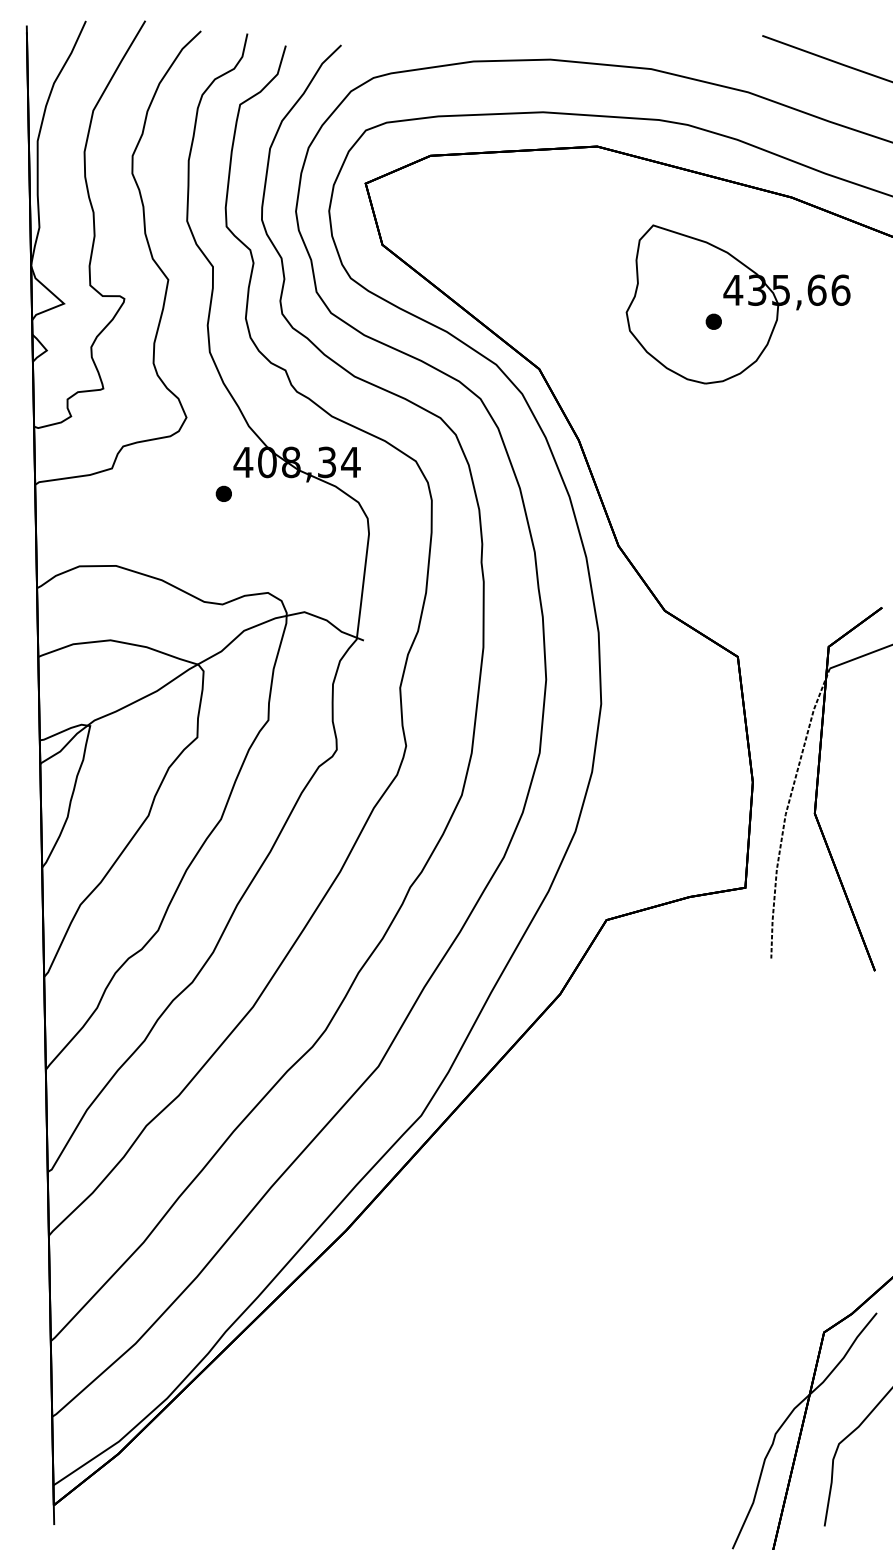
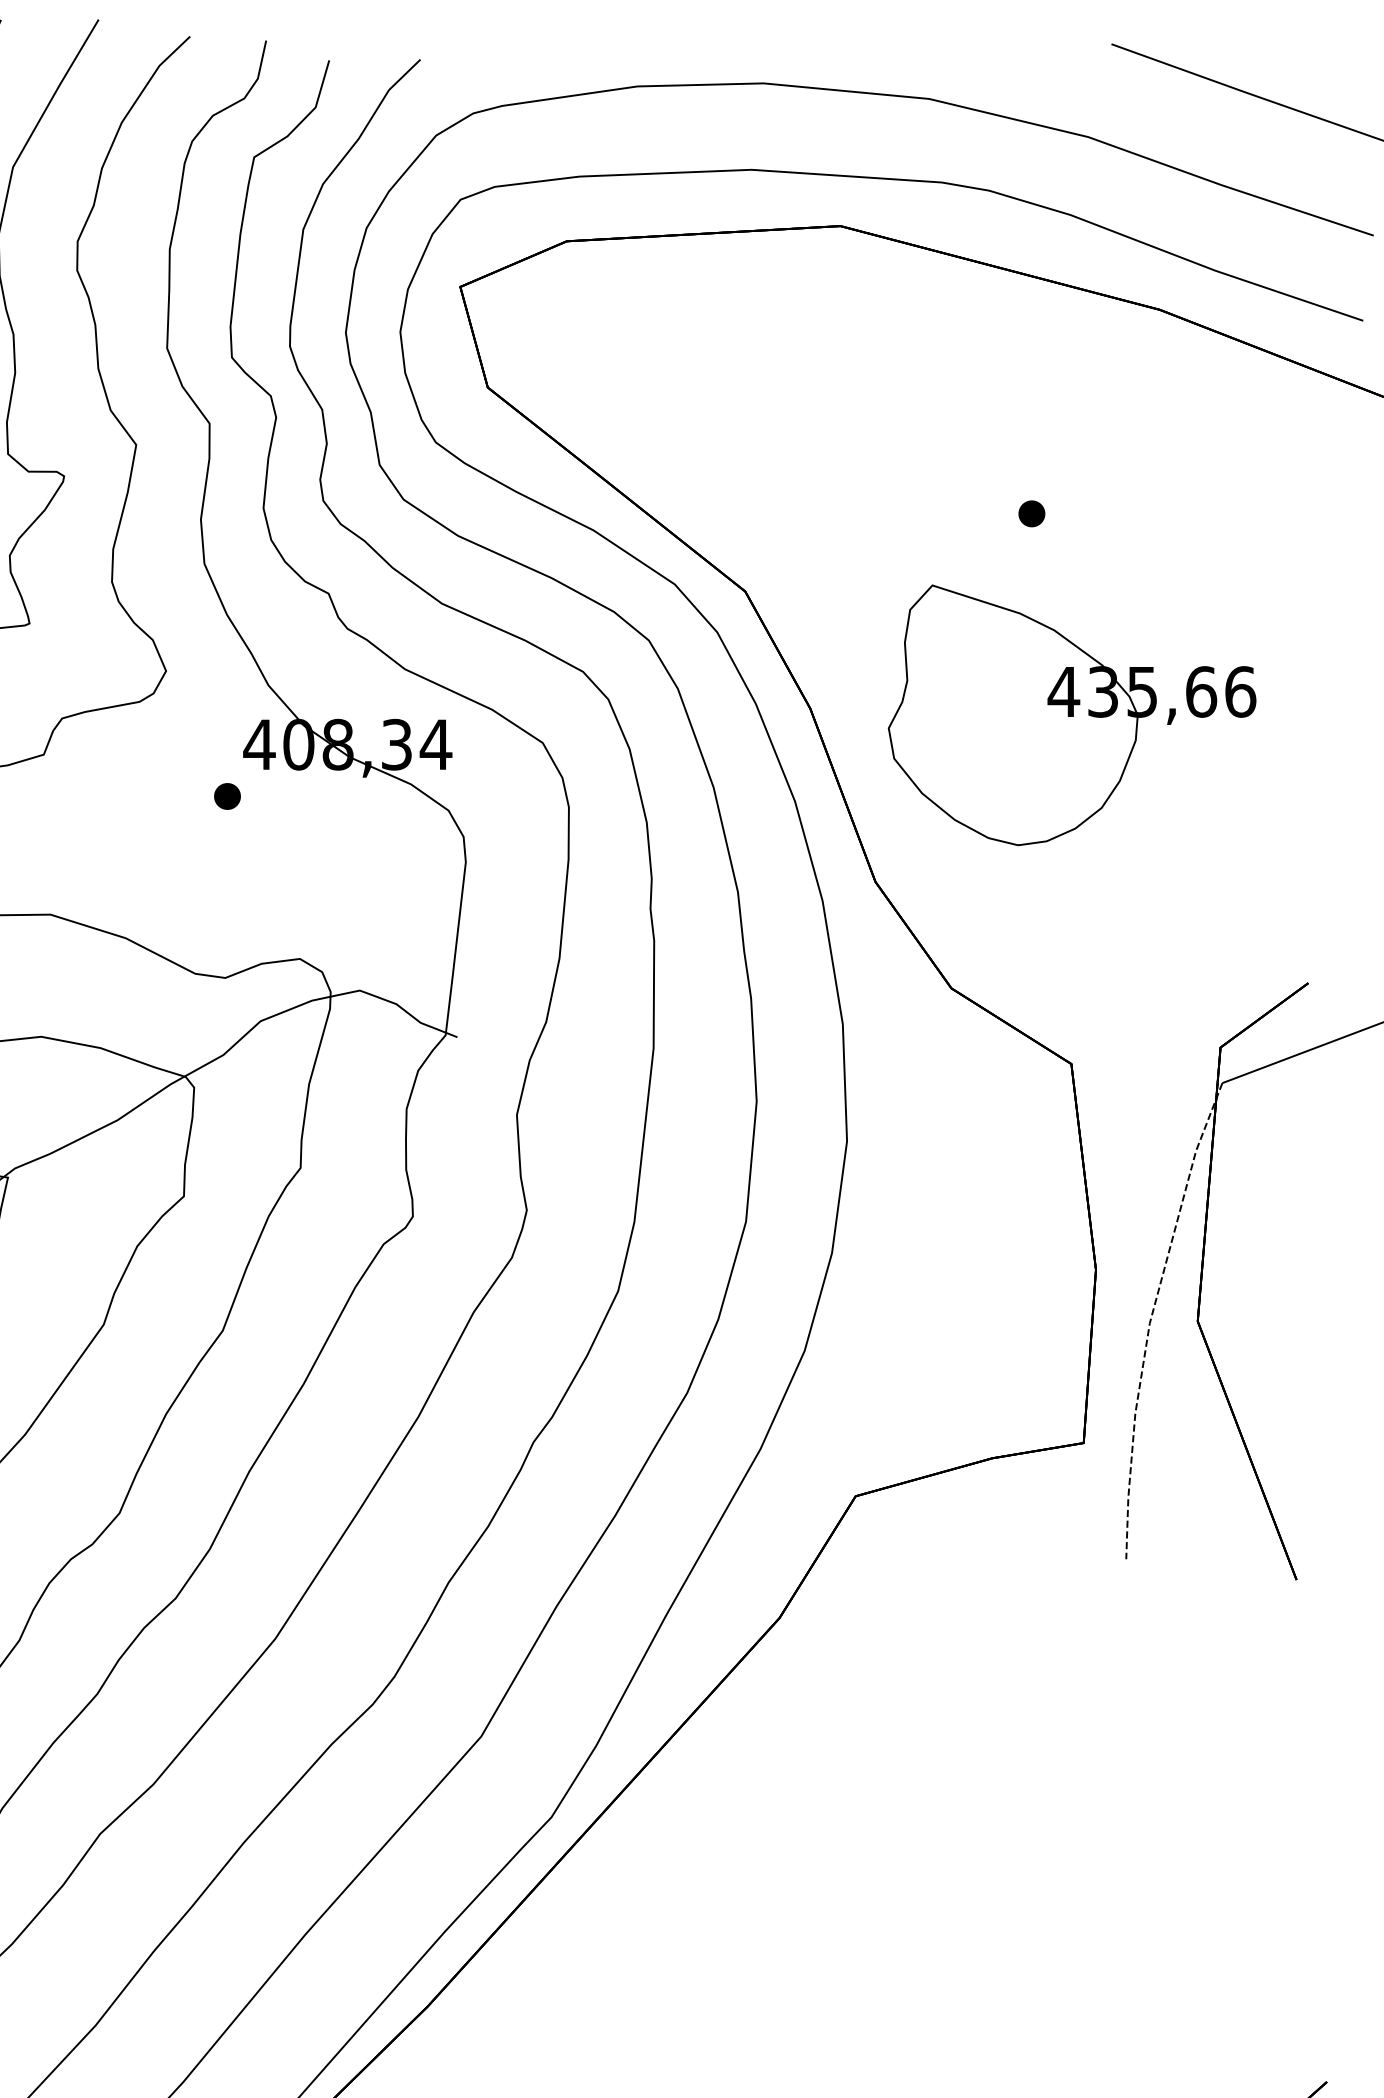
part: (737, 304) -> (1070, 715), moved

